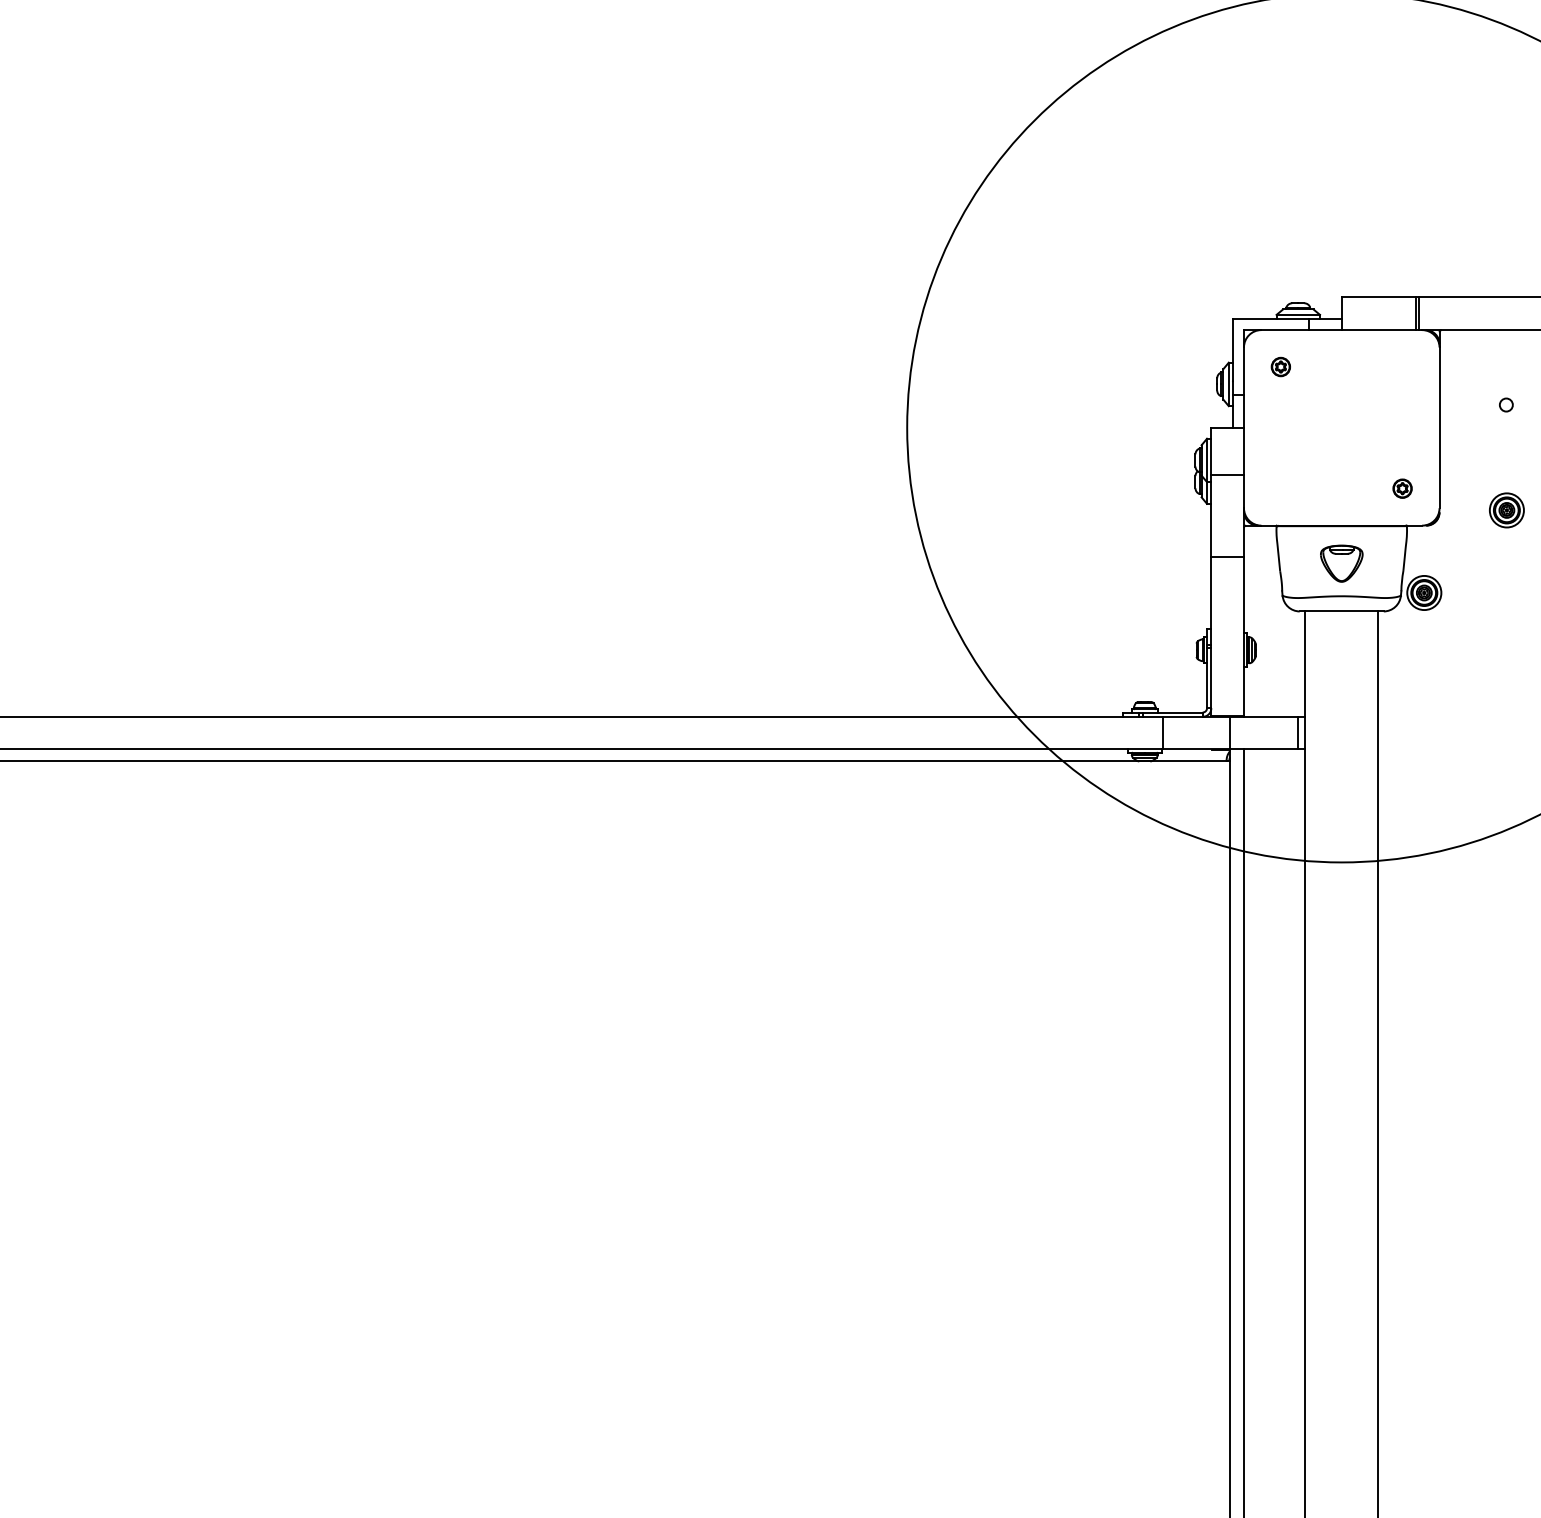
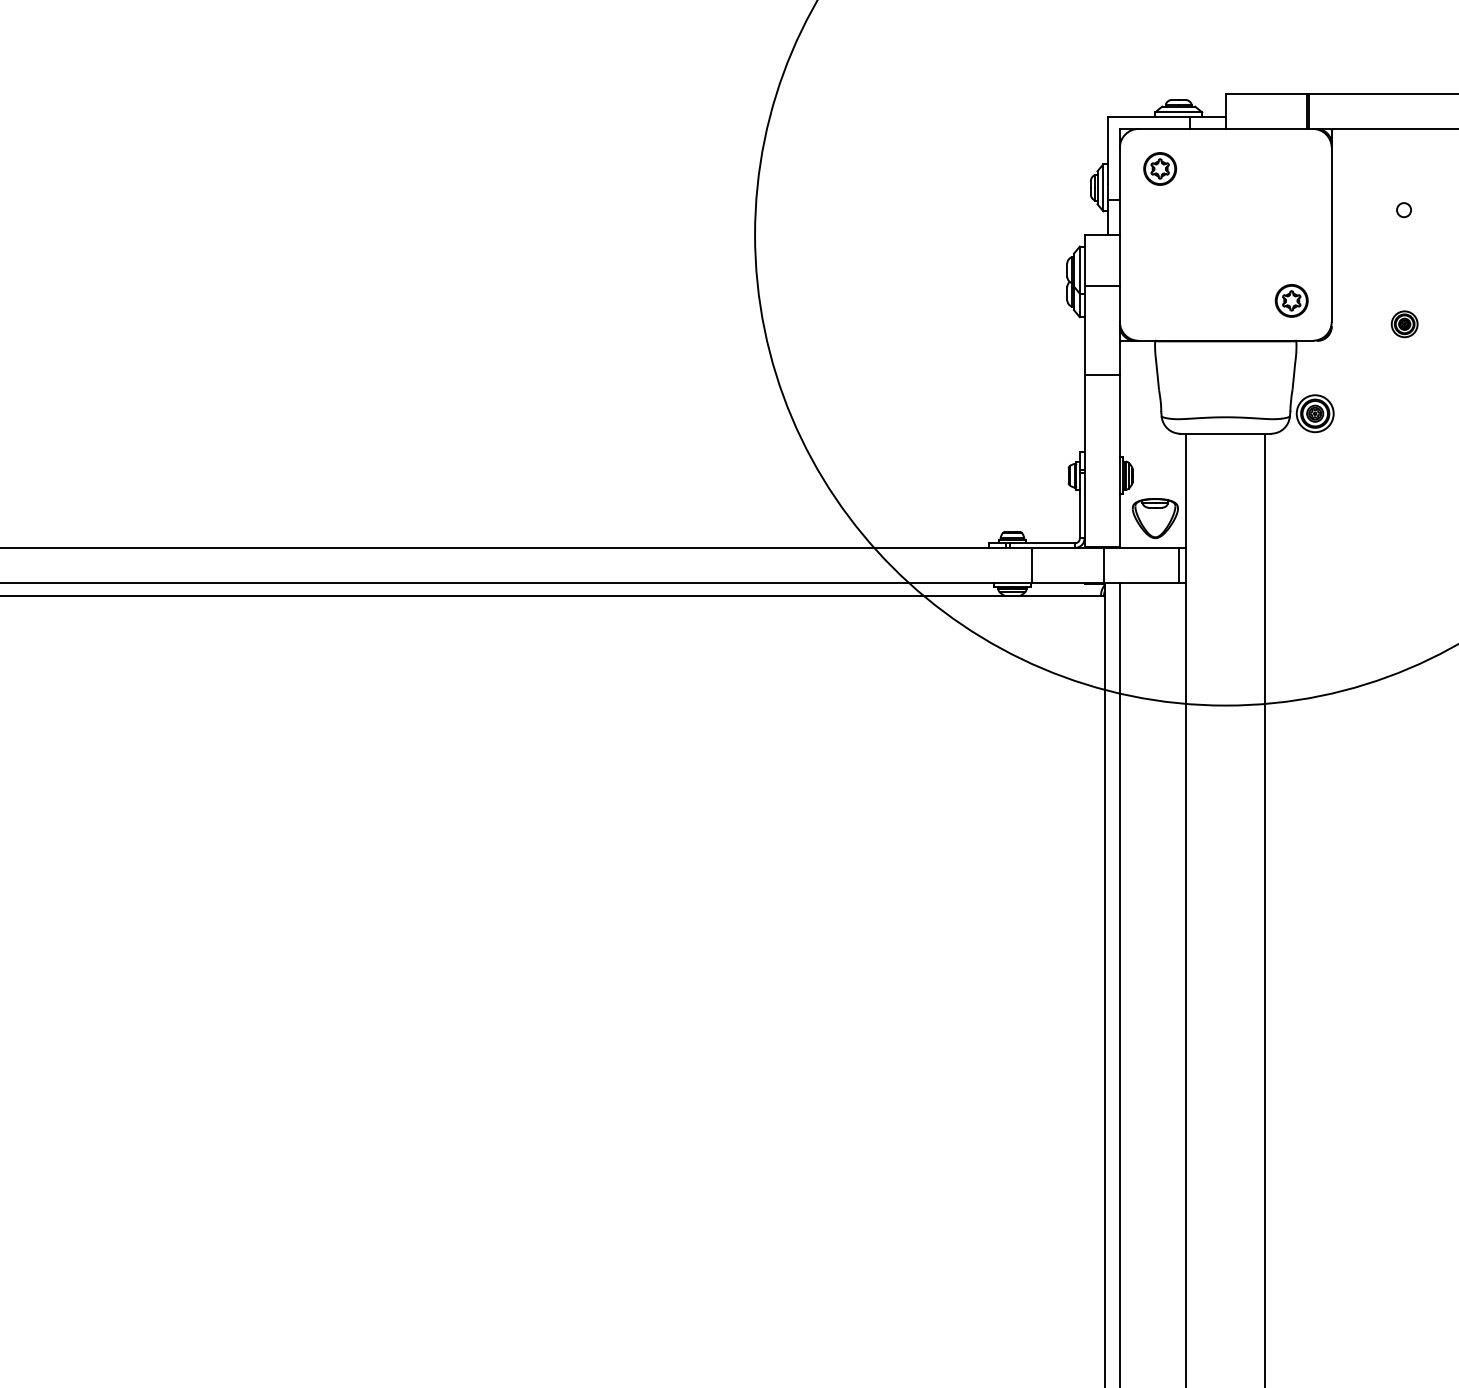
part: (1280, 366) -> (1159, 168), size x1.6
part: (1402, 488) -> (1291, 300), size x1.6
part: (1506, 510) -> (1404, 324), size x0.7
part: (1341, 563) -> (1155, 518), moved

